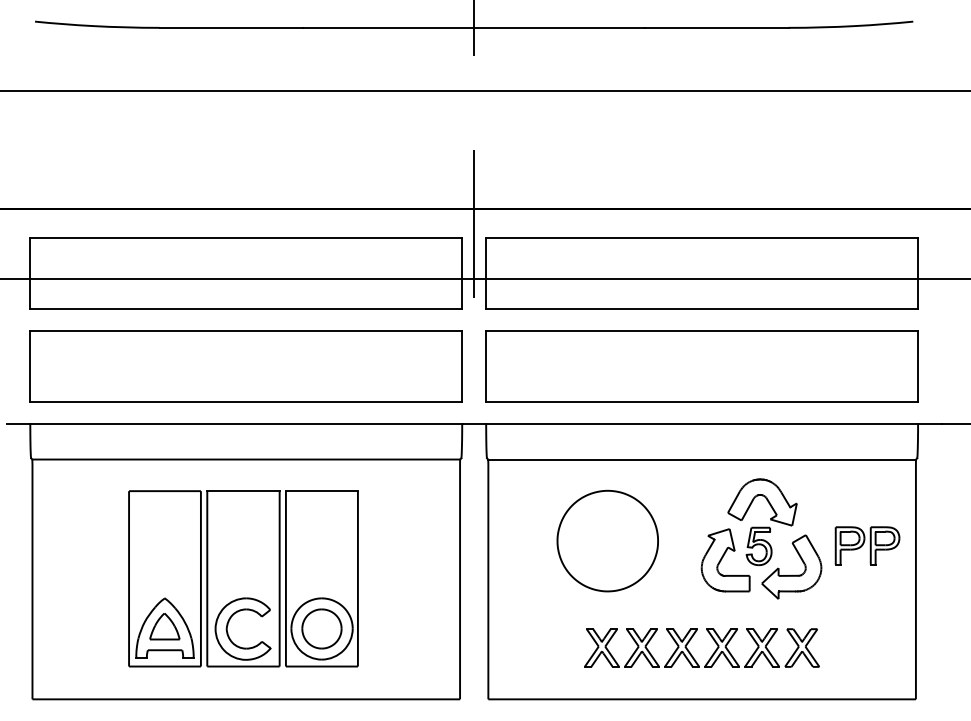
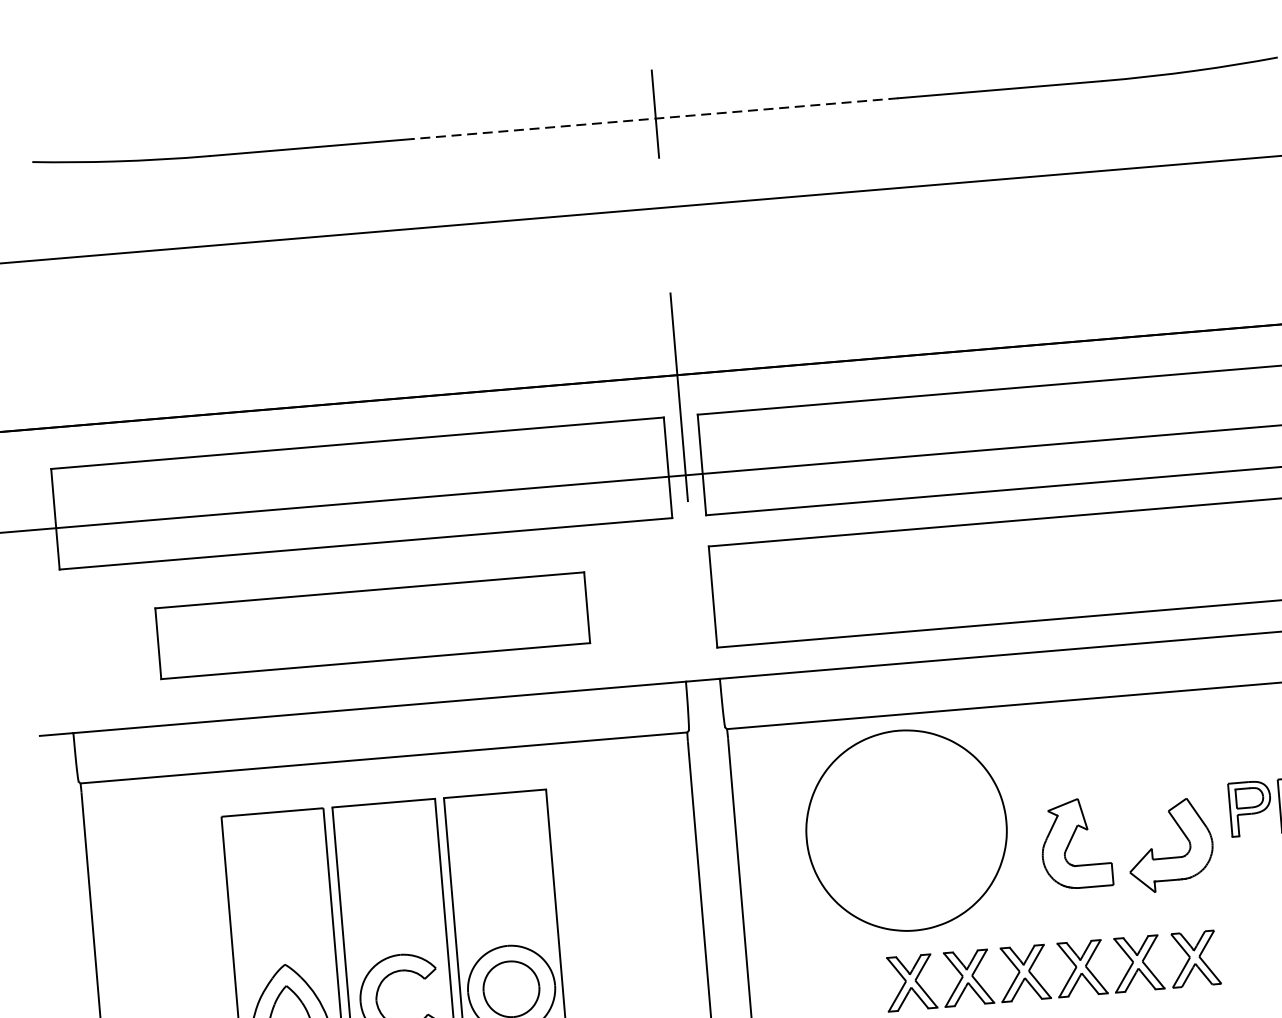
line: (474, 27) -> (656, 118), solid -> dashed
part: (245, 366) -> (371, 626), size x0.7
part: (762, 522) -> (1123, 785), removed
part: (607, 540) -> (905, 829), size x1.4

